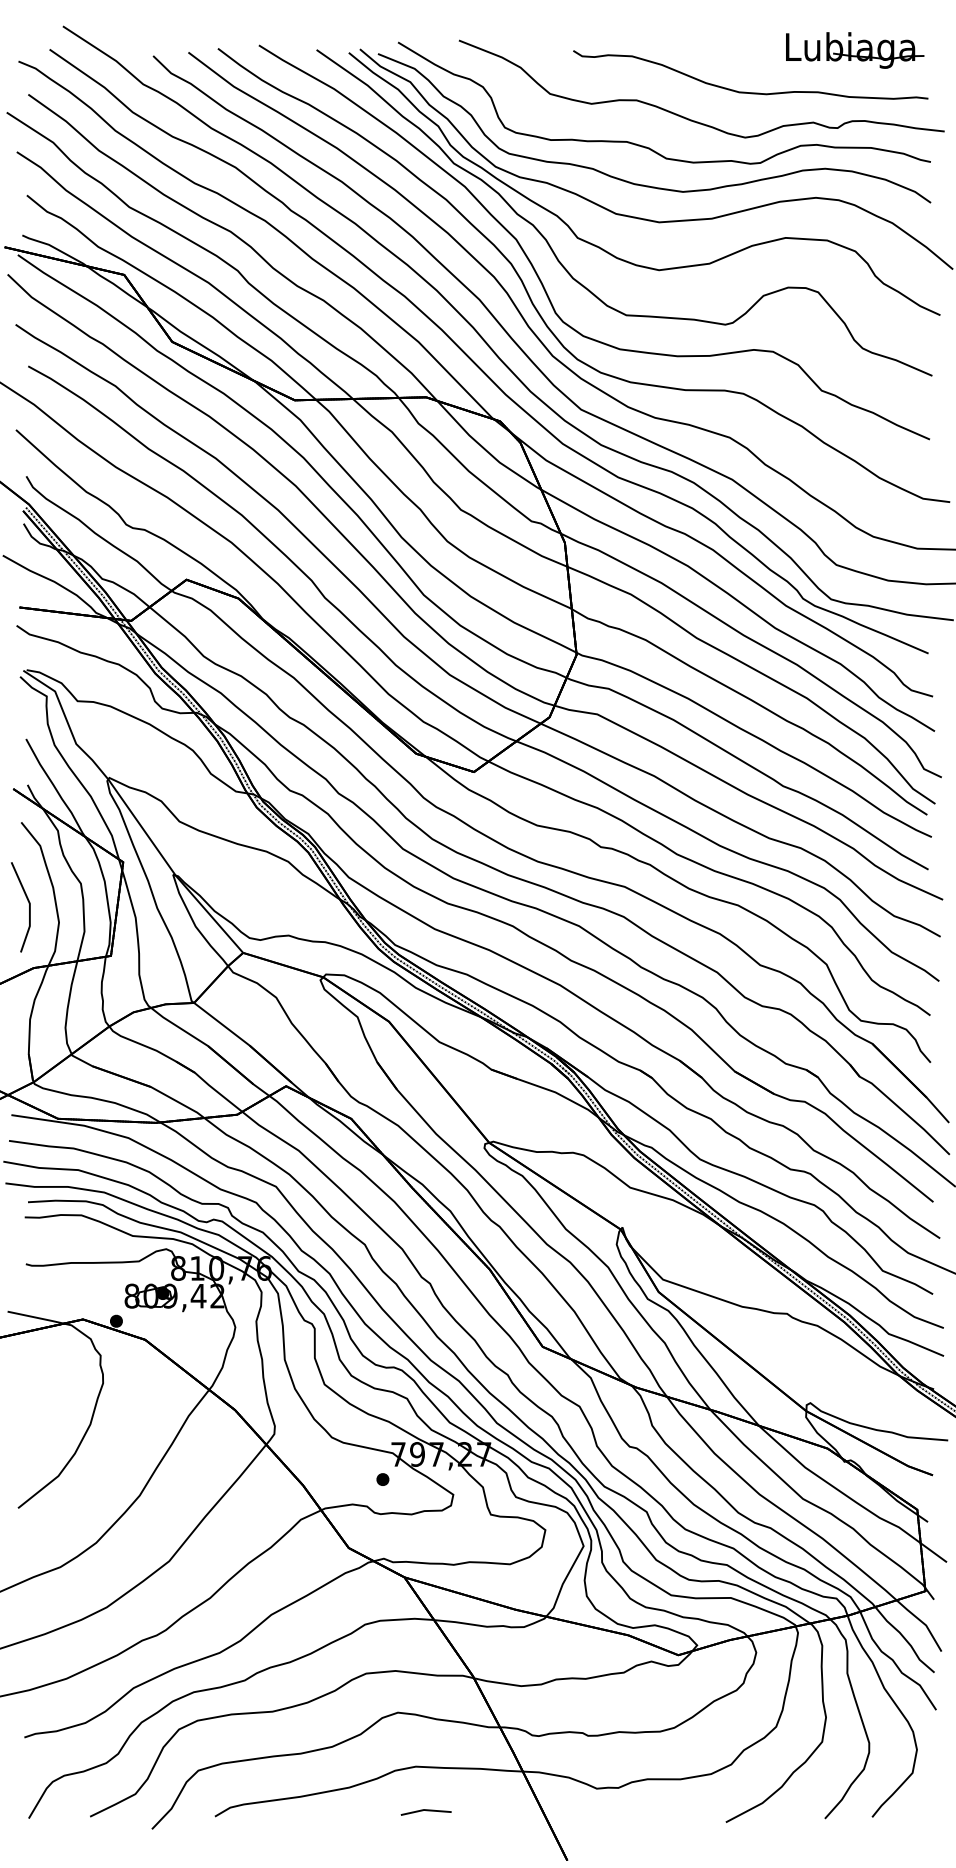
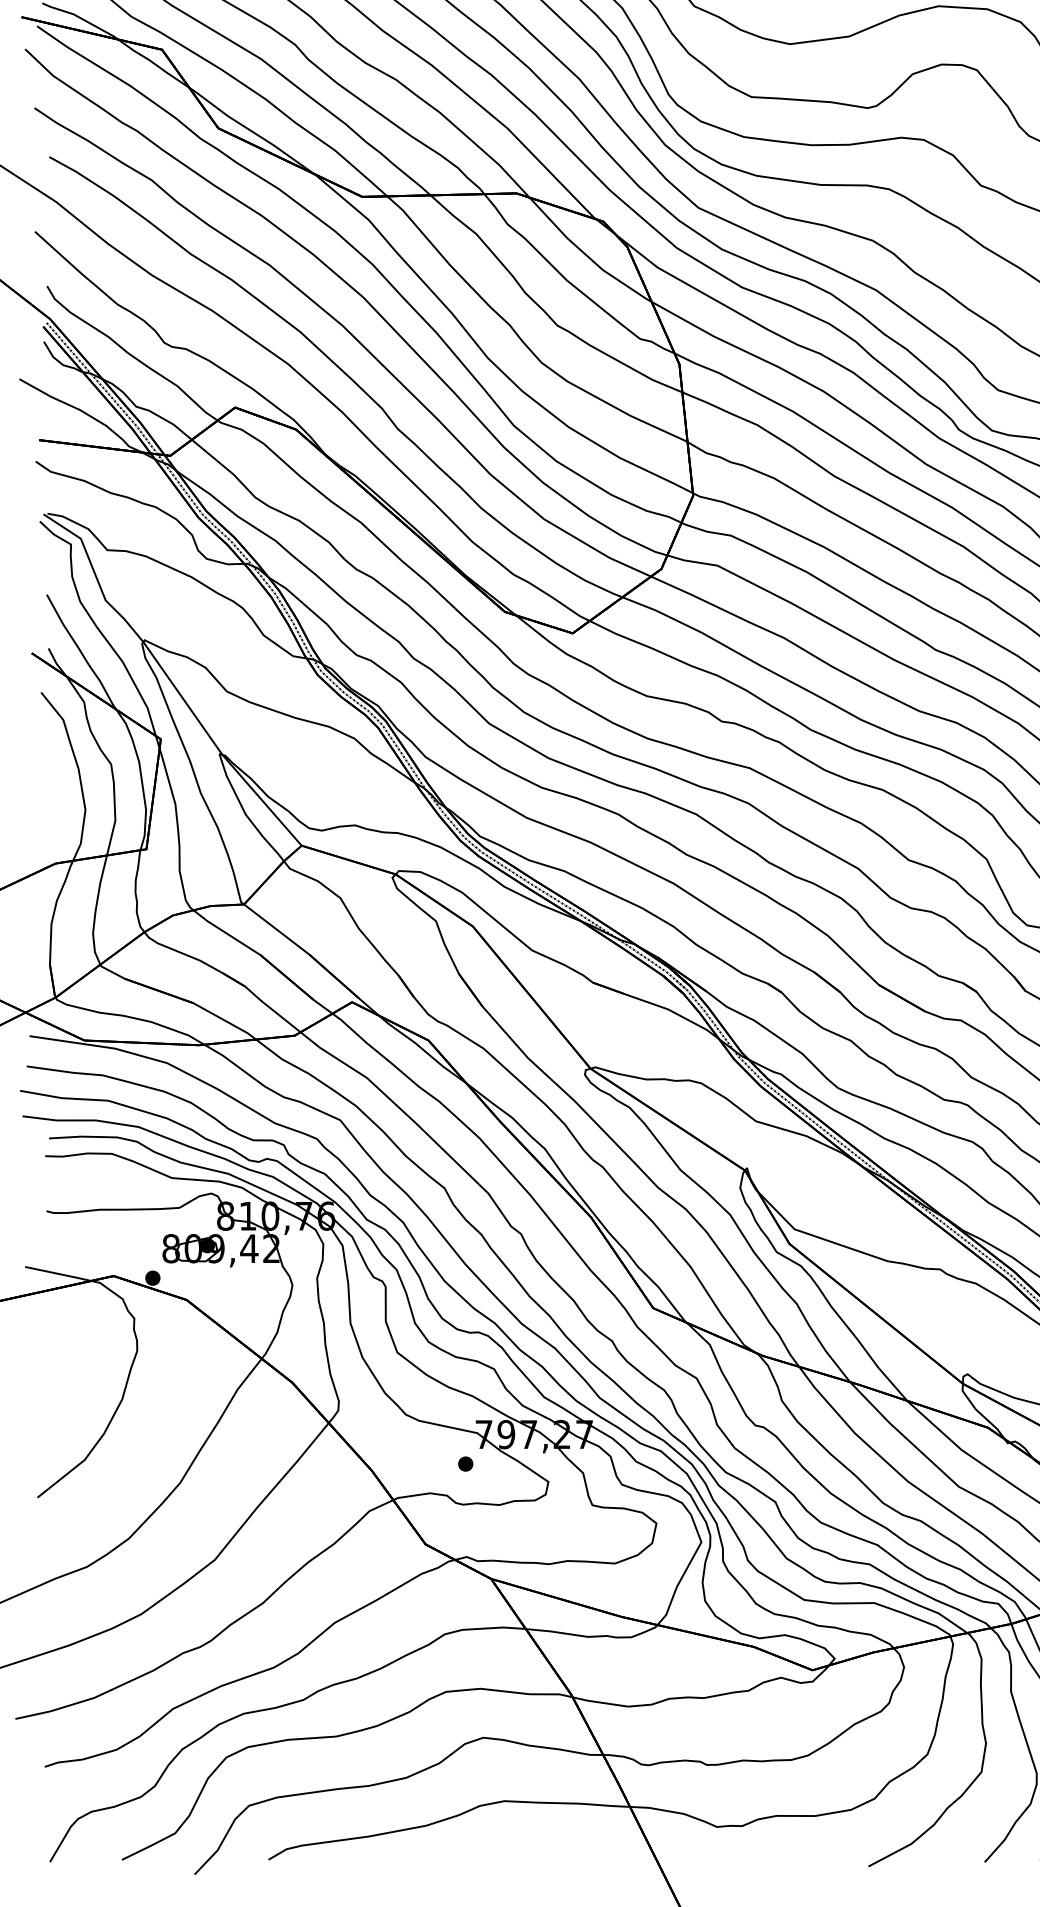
line: (28, 903) -> (49, 787), removed
line: (426, 1811) -> (516, 1853), removed

